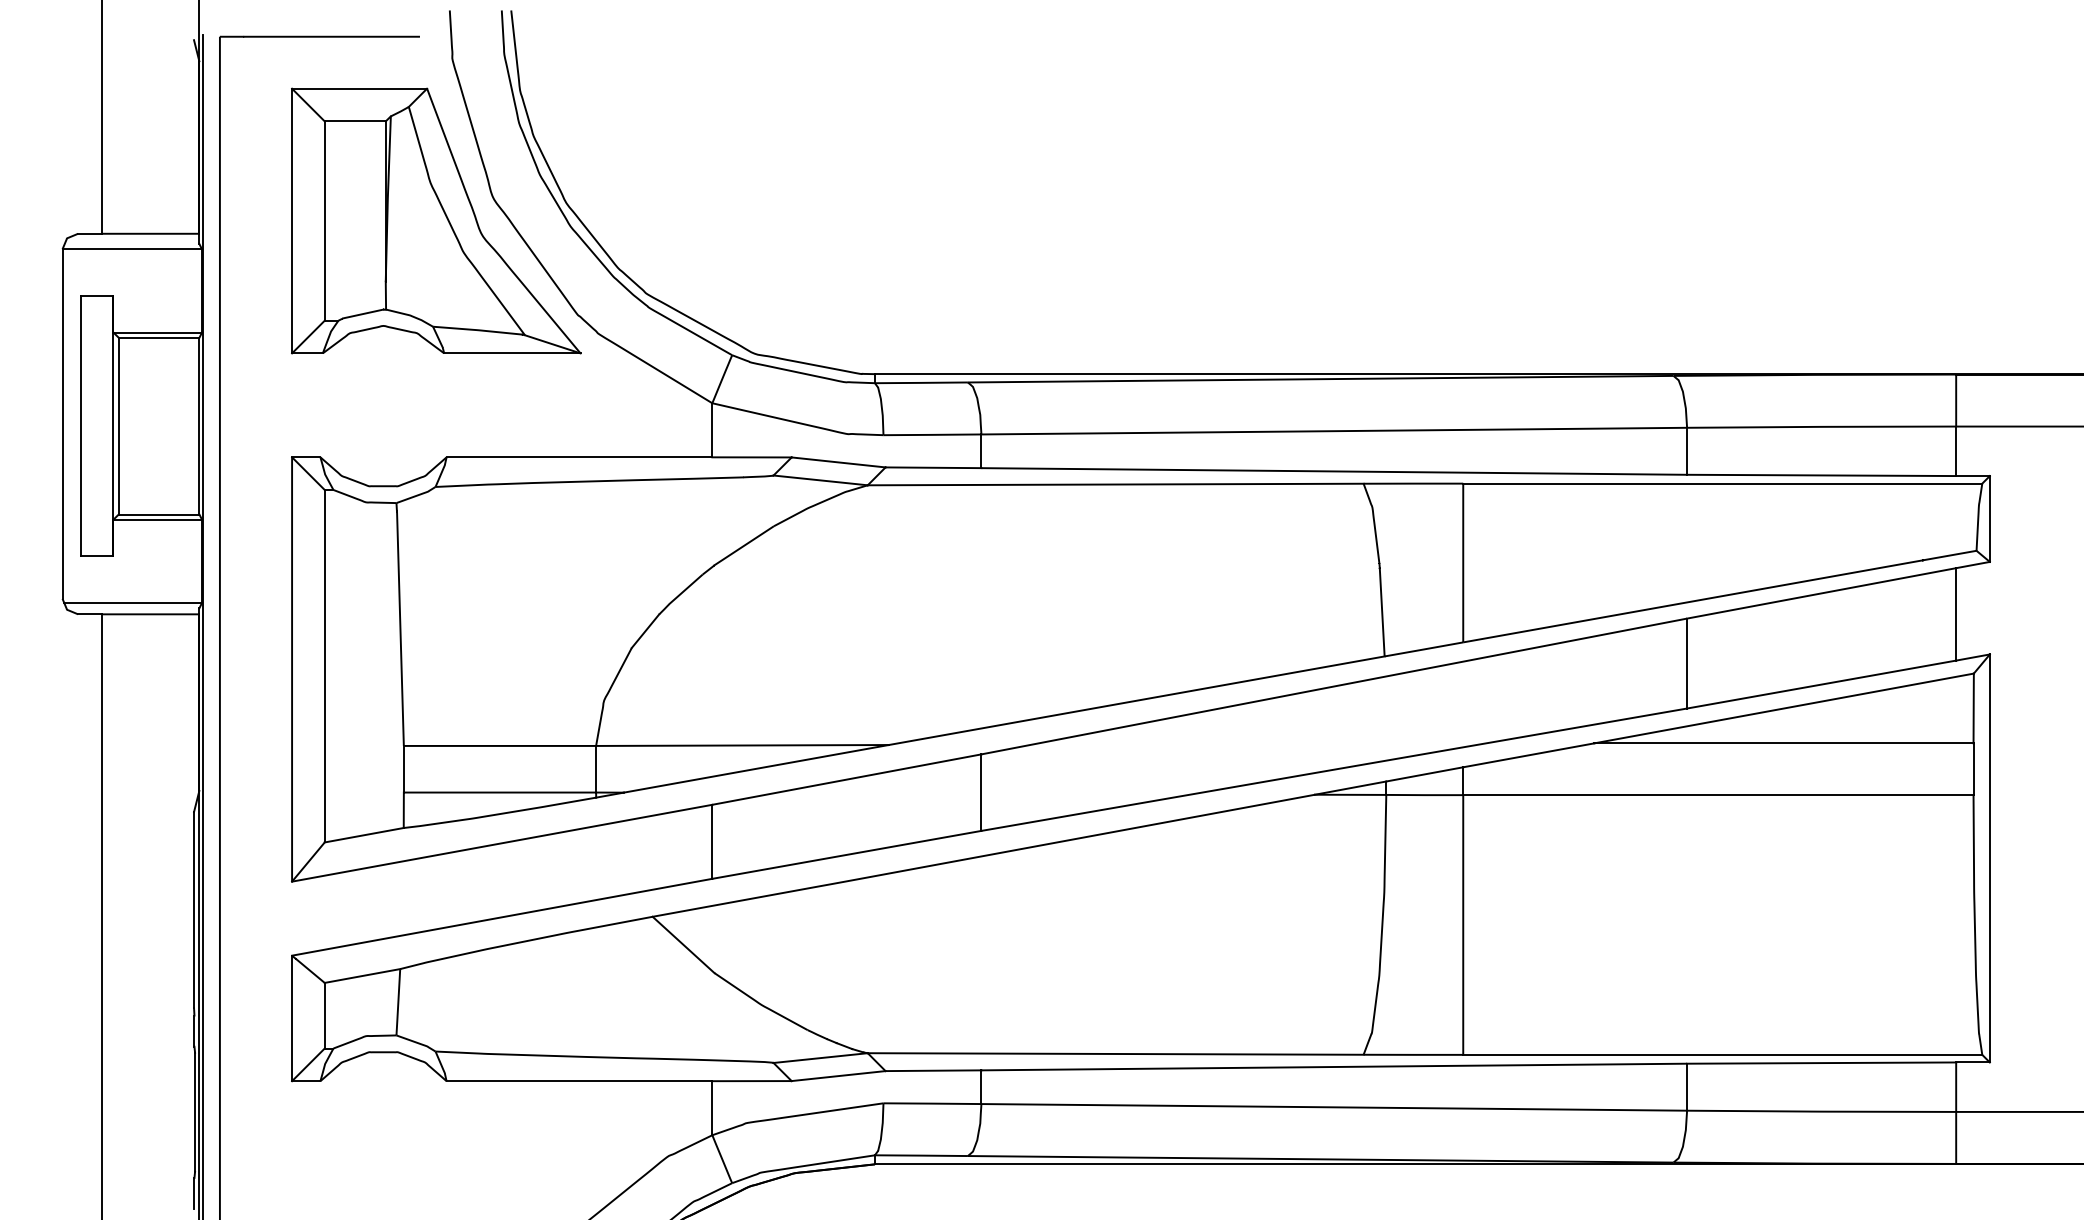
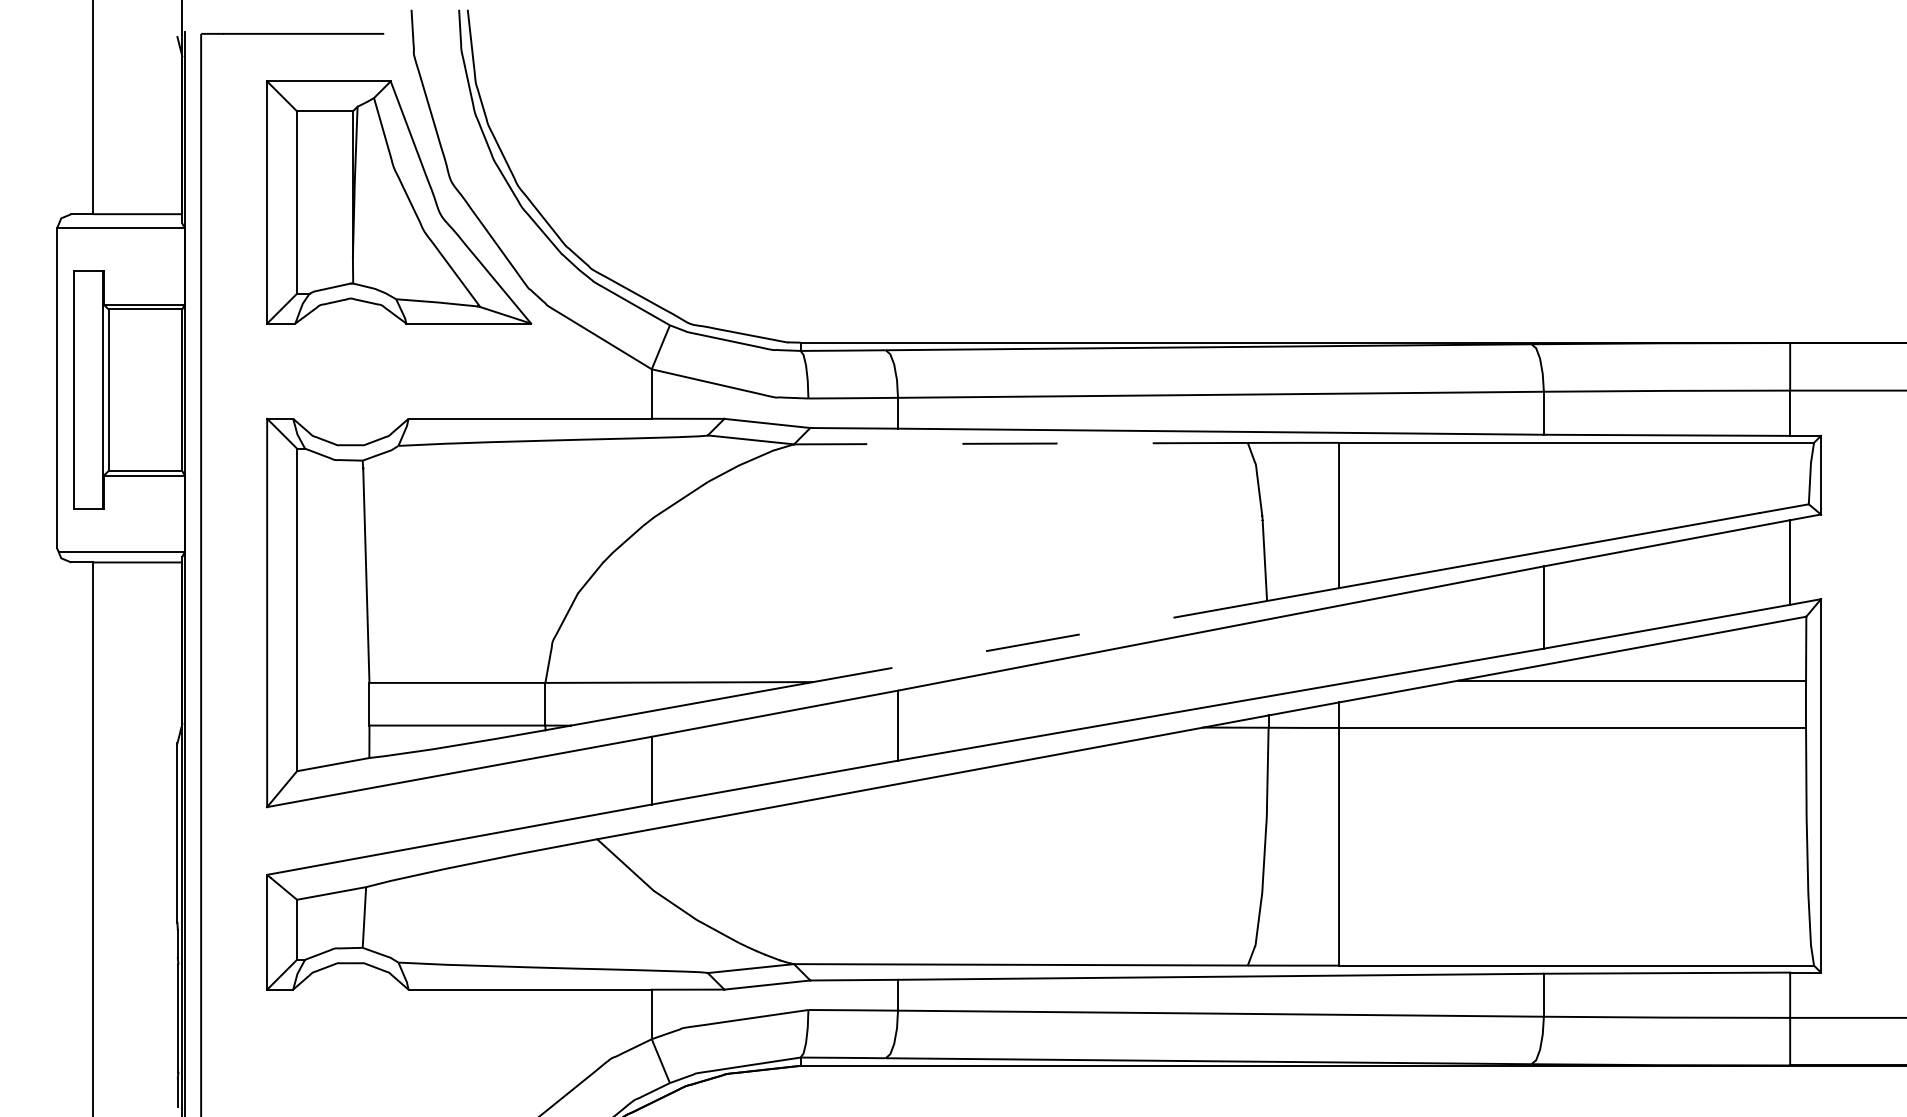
line: (1115, 484) -> (1020, 443), solid -> dashed
line: (1136, 700) -> (1039, 641), solid -> dashed

